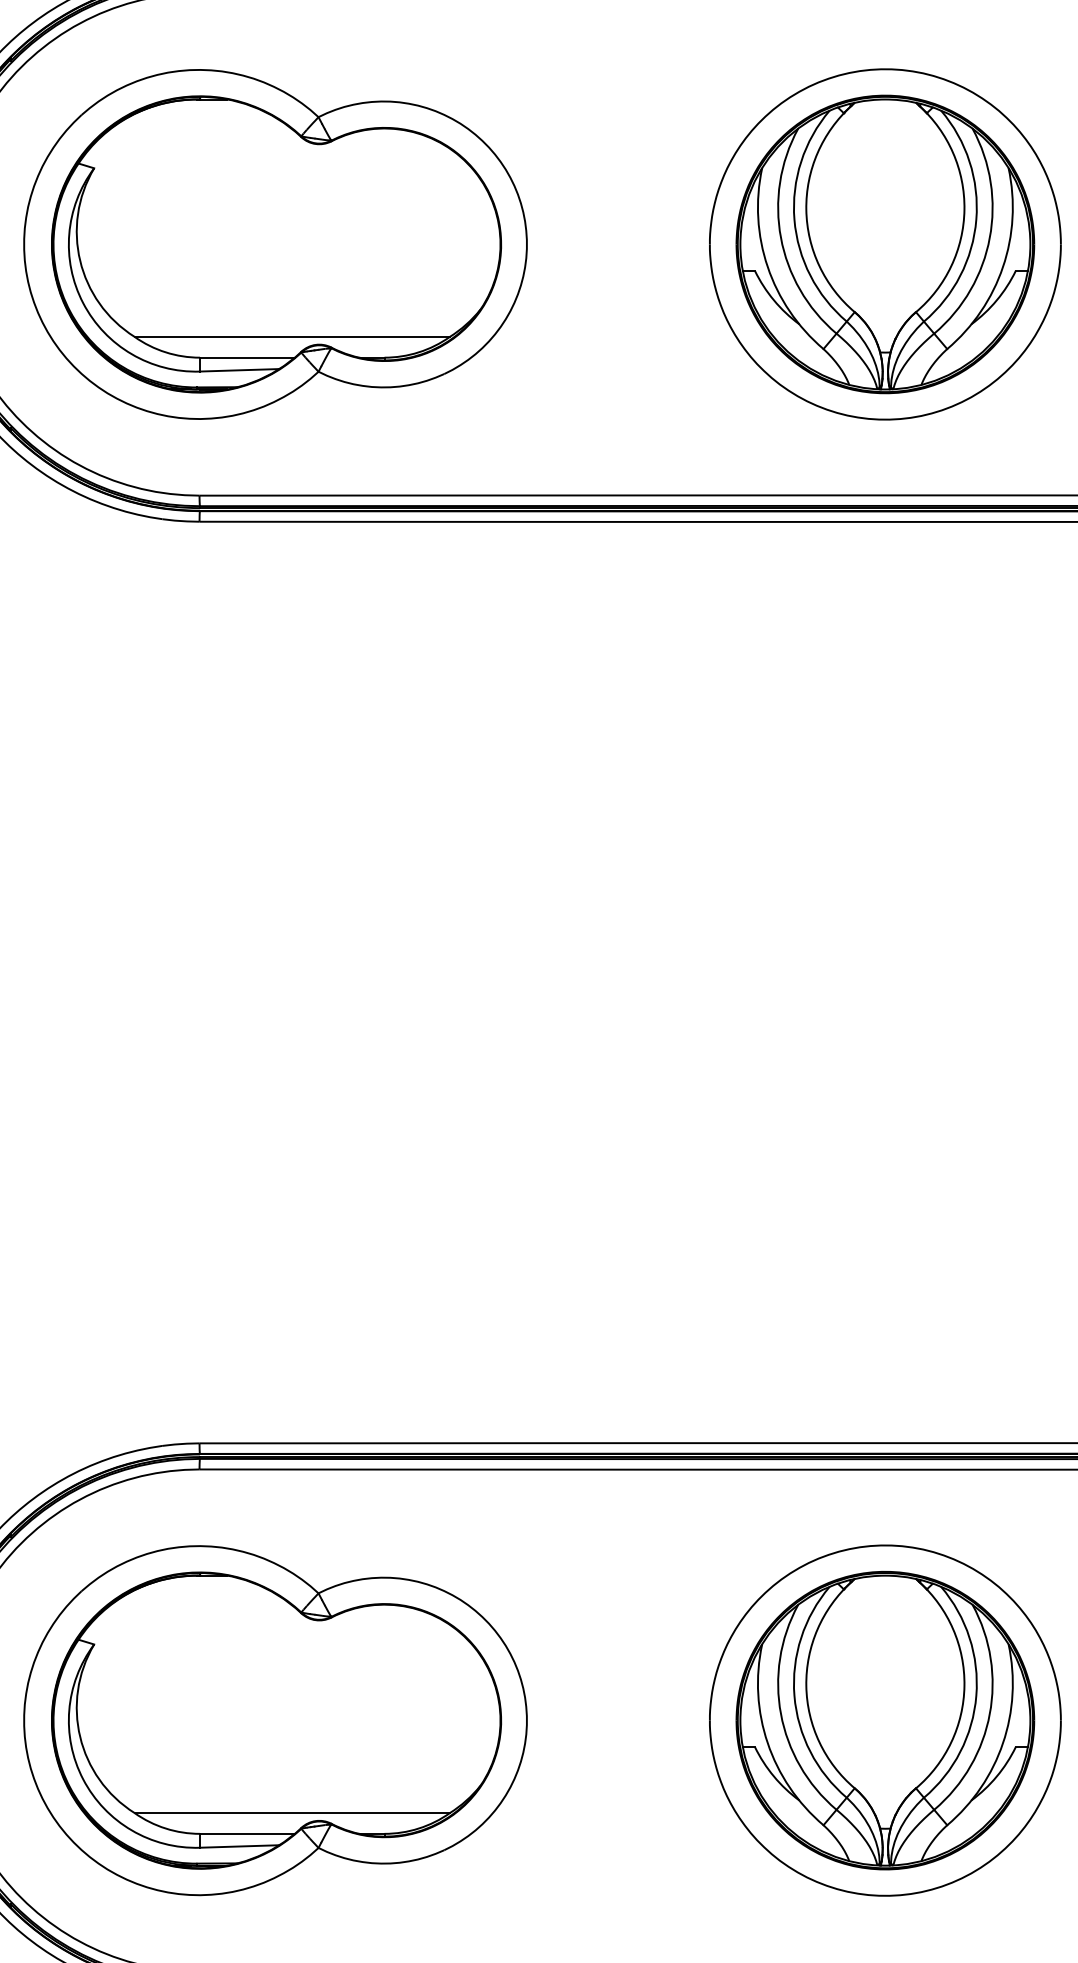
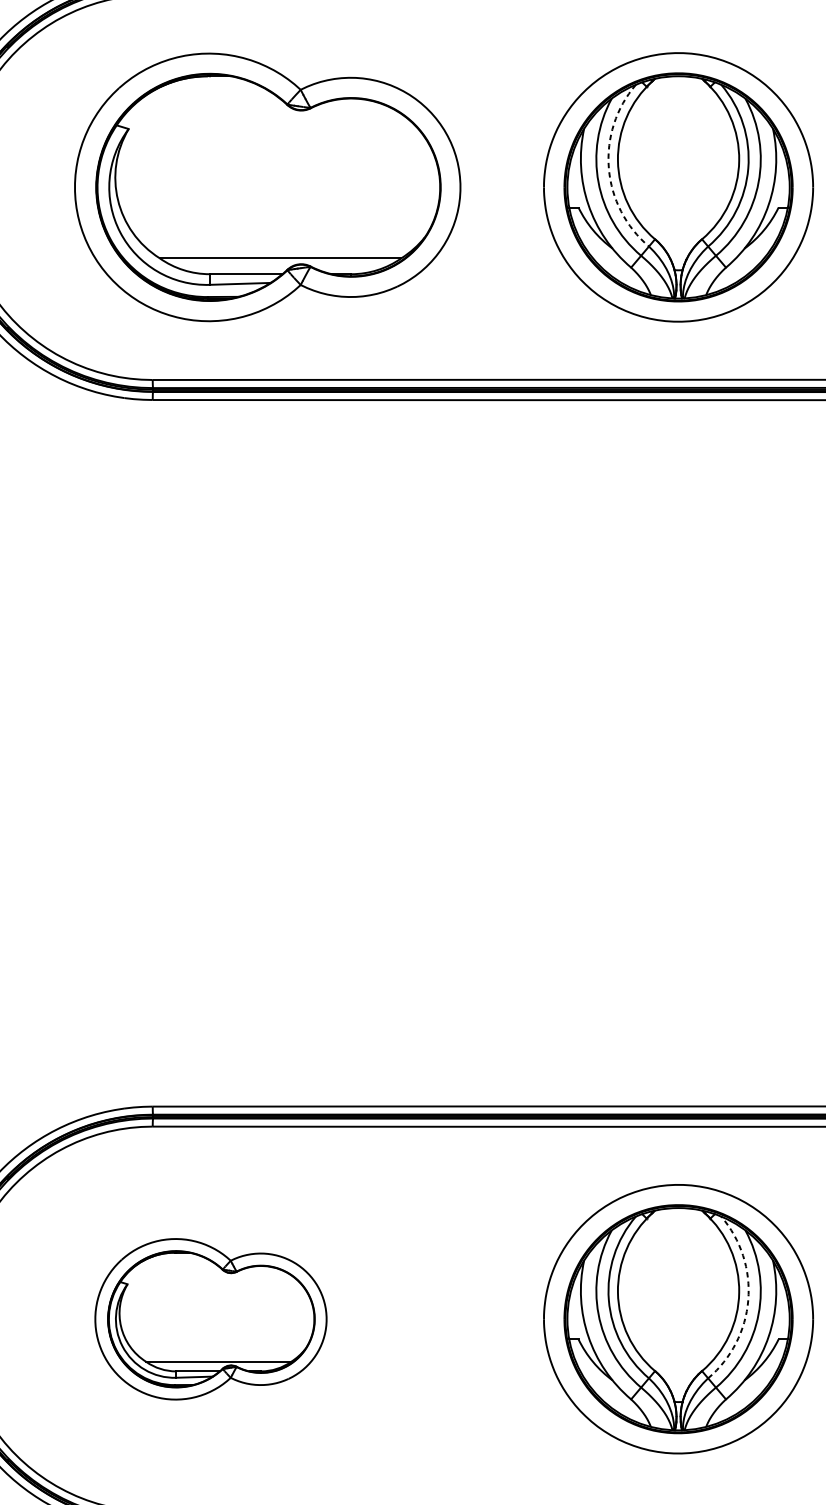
arc: (794, 219) -> (608, 168), solid -> dashed
part: (275, 244) -> (267, 187), moved
arc: (976, 1695) -> (748, 1299), solid -> dashed
part: (275, 1720) -> (210, 1319), size x0.6

